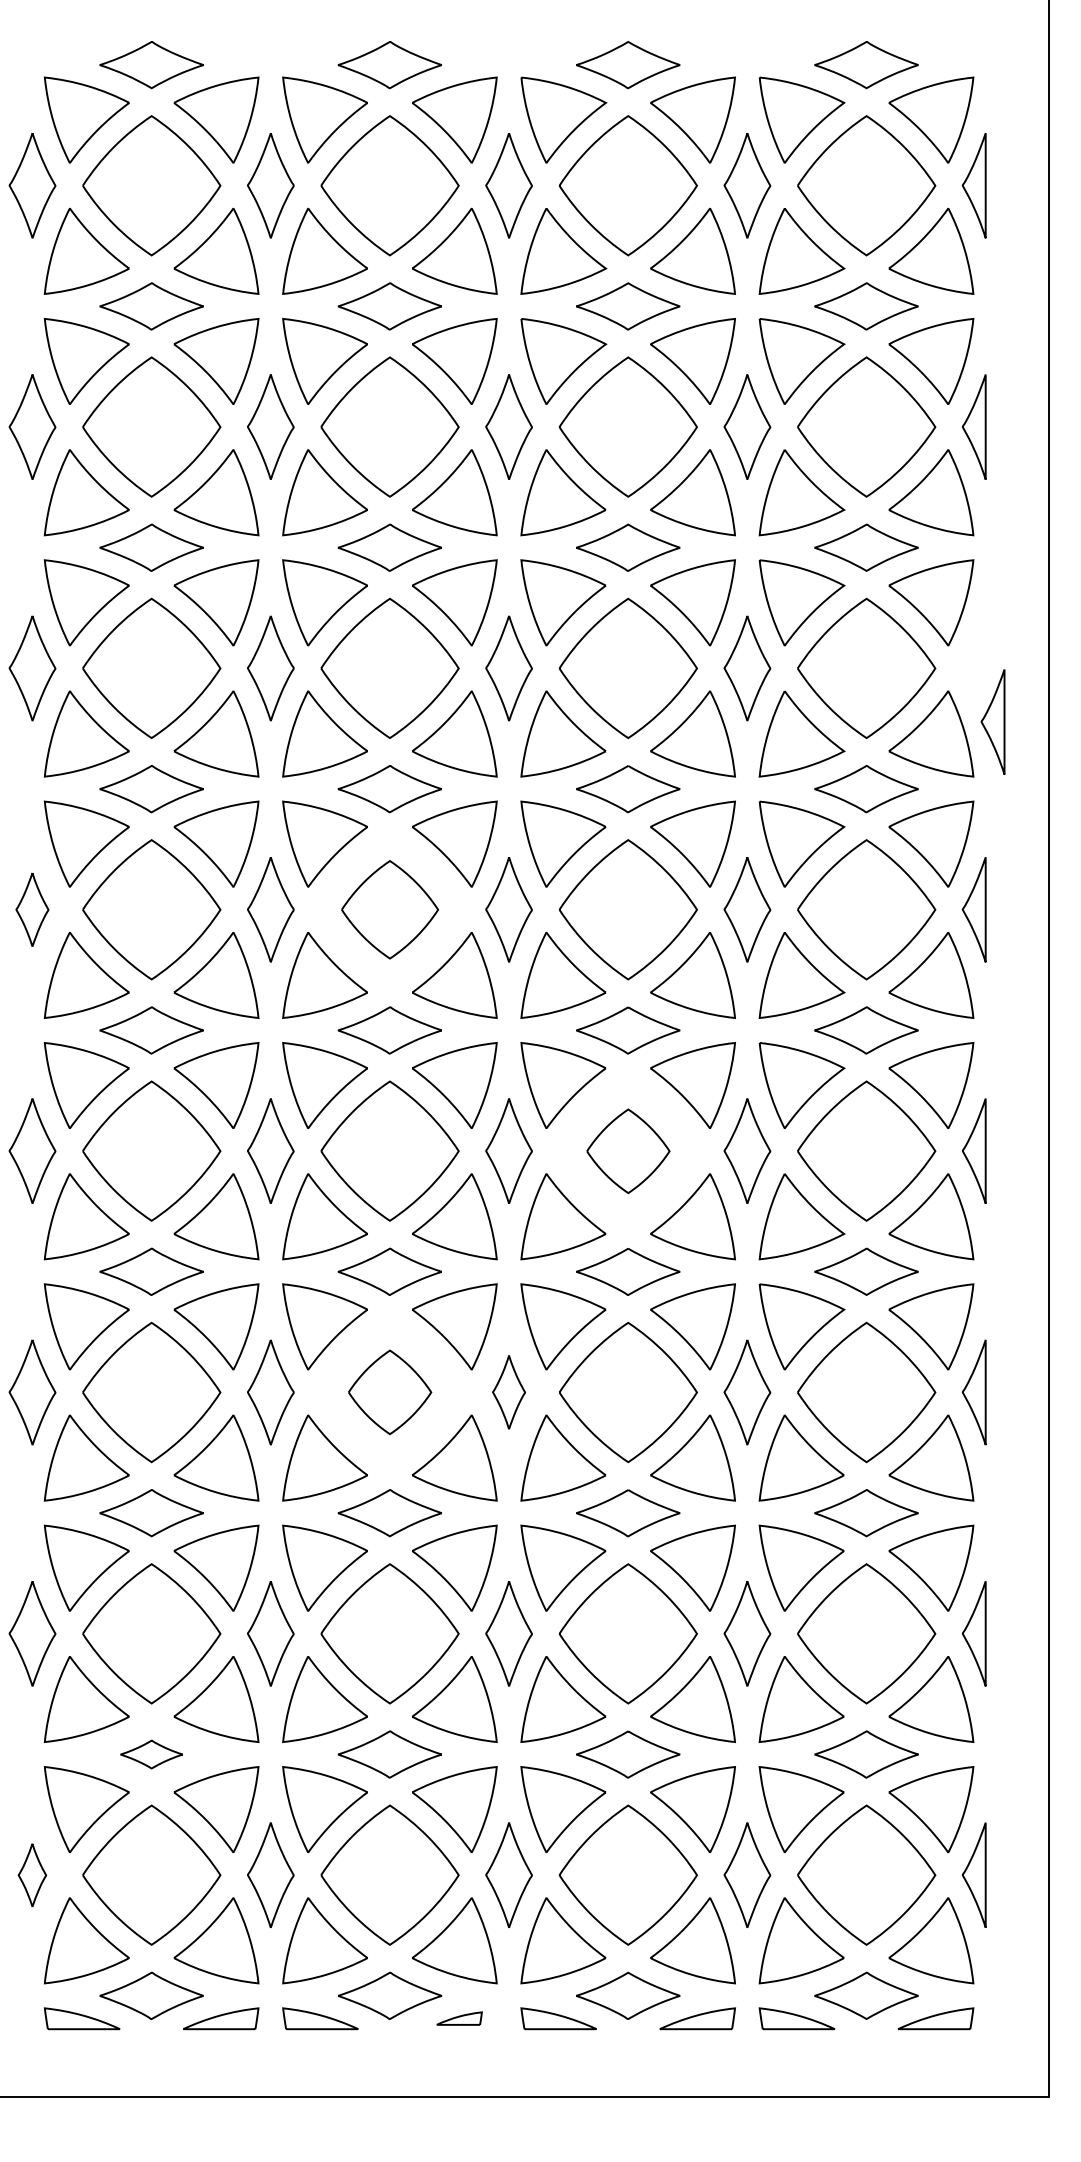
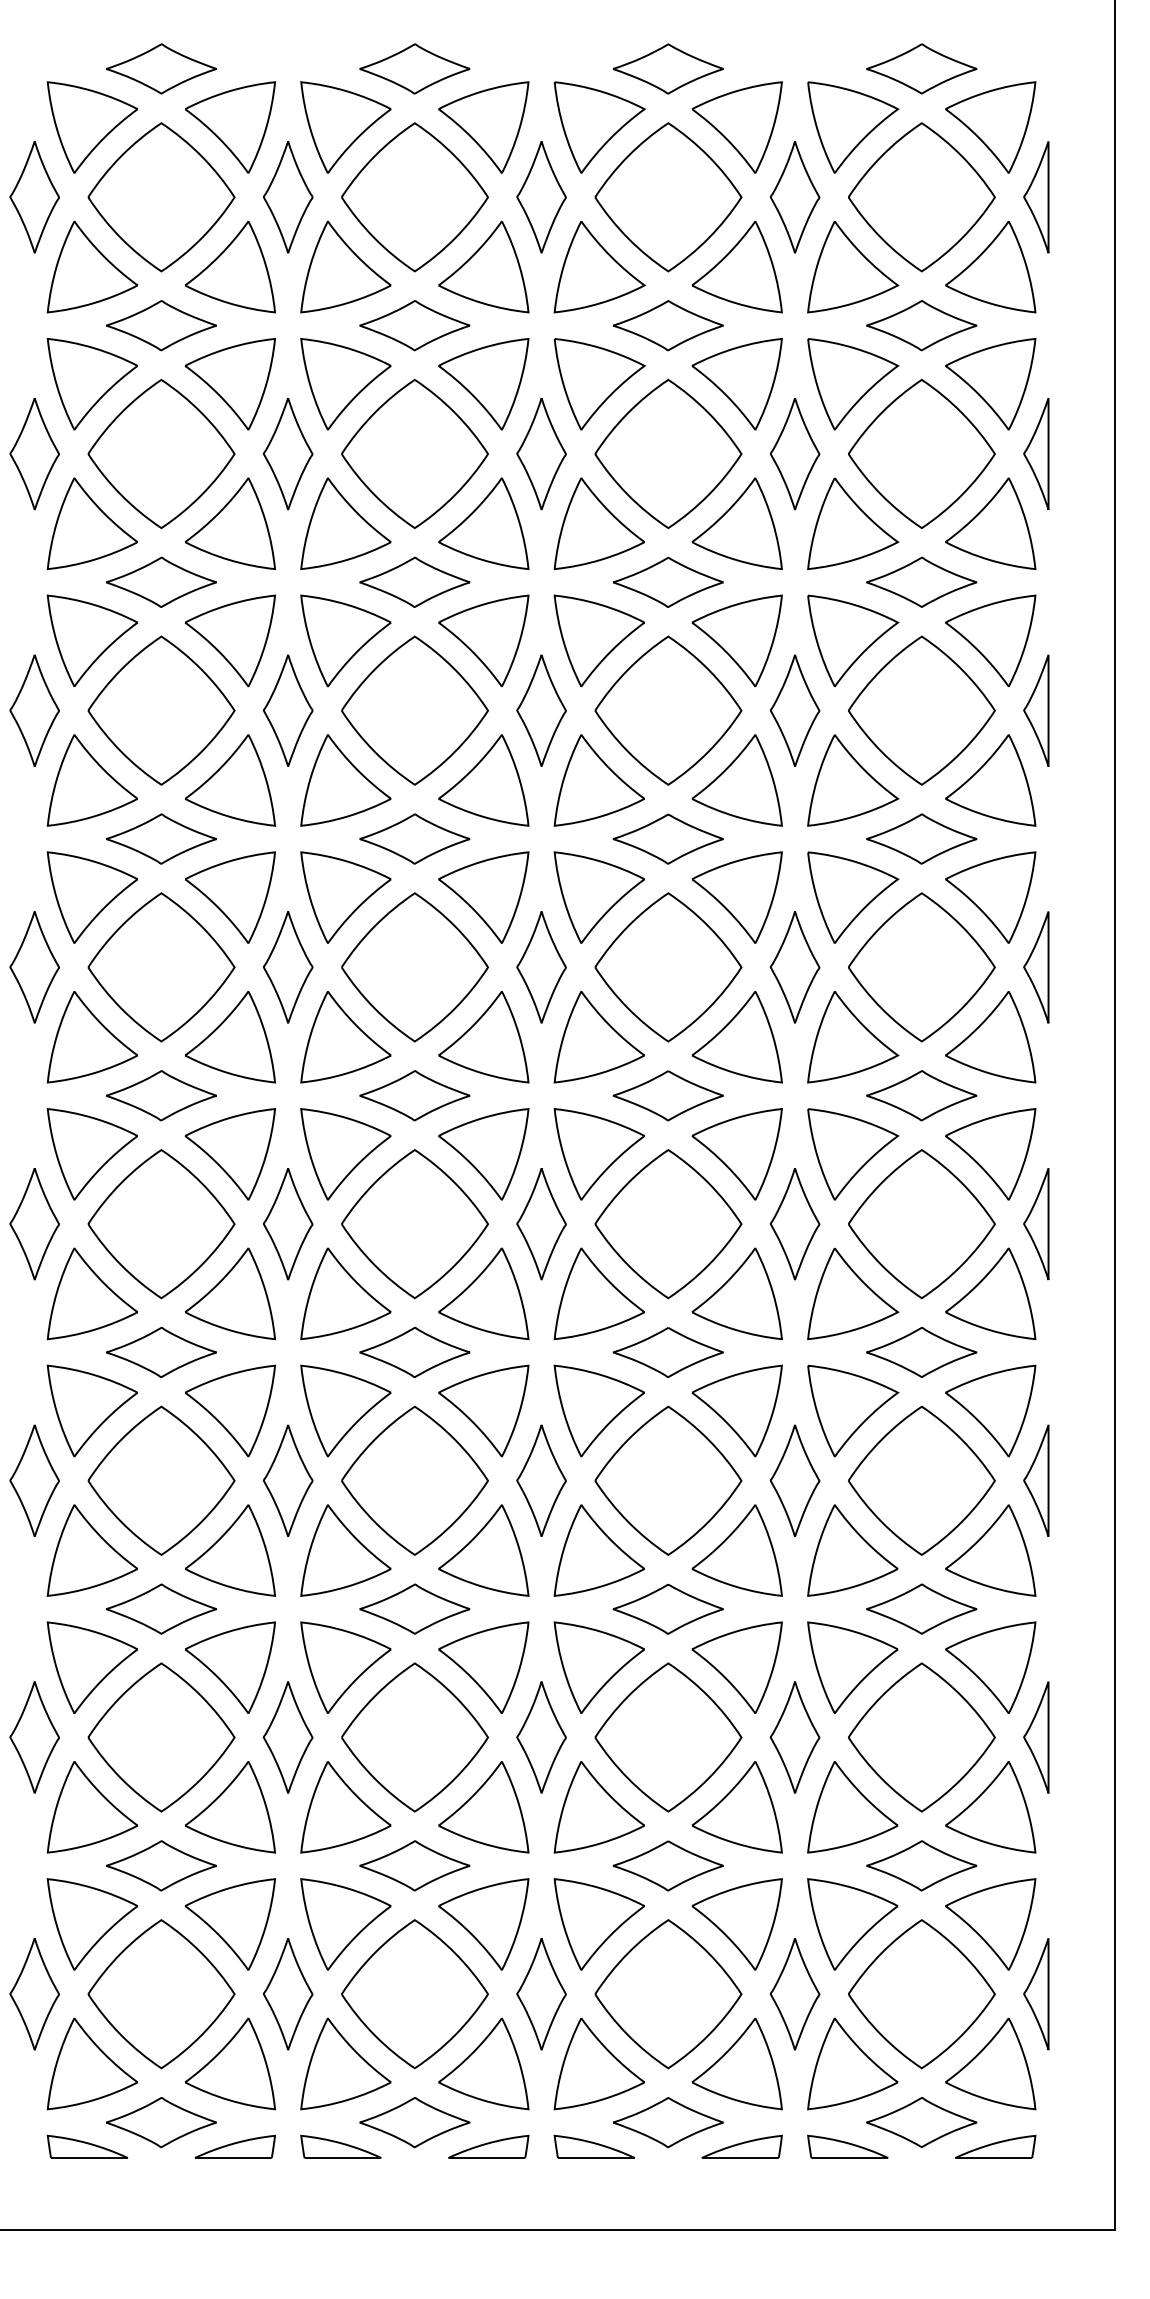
part: (993, 721) -> (1036, 710), moved
part: (32, 909) -> (34, 967), size x1.43
part: (389, 909) -> (414, 967), size x1.43
part: (628, 1151) -> (668, 1224), size x1.67
part: (389, 1392) -> (414, 1480), size x1.67
part: (509, 1392) -> (541, 1480), size x1.43
part: (151, 1754) -> (161, 1865), size x1.67
part: (32, 1875) -> (34, 1994), size x1.67
part: (459, 2018) -> (488, 2146), size x1.67

